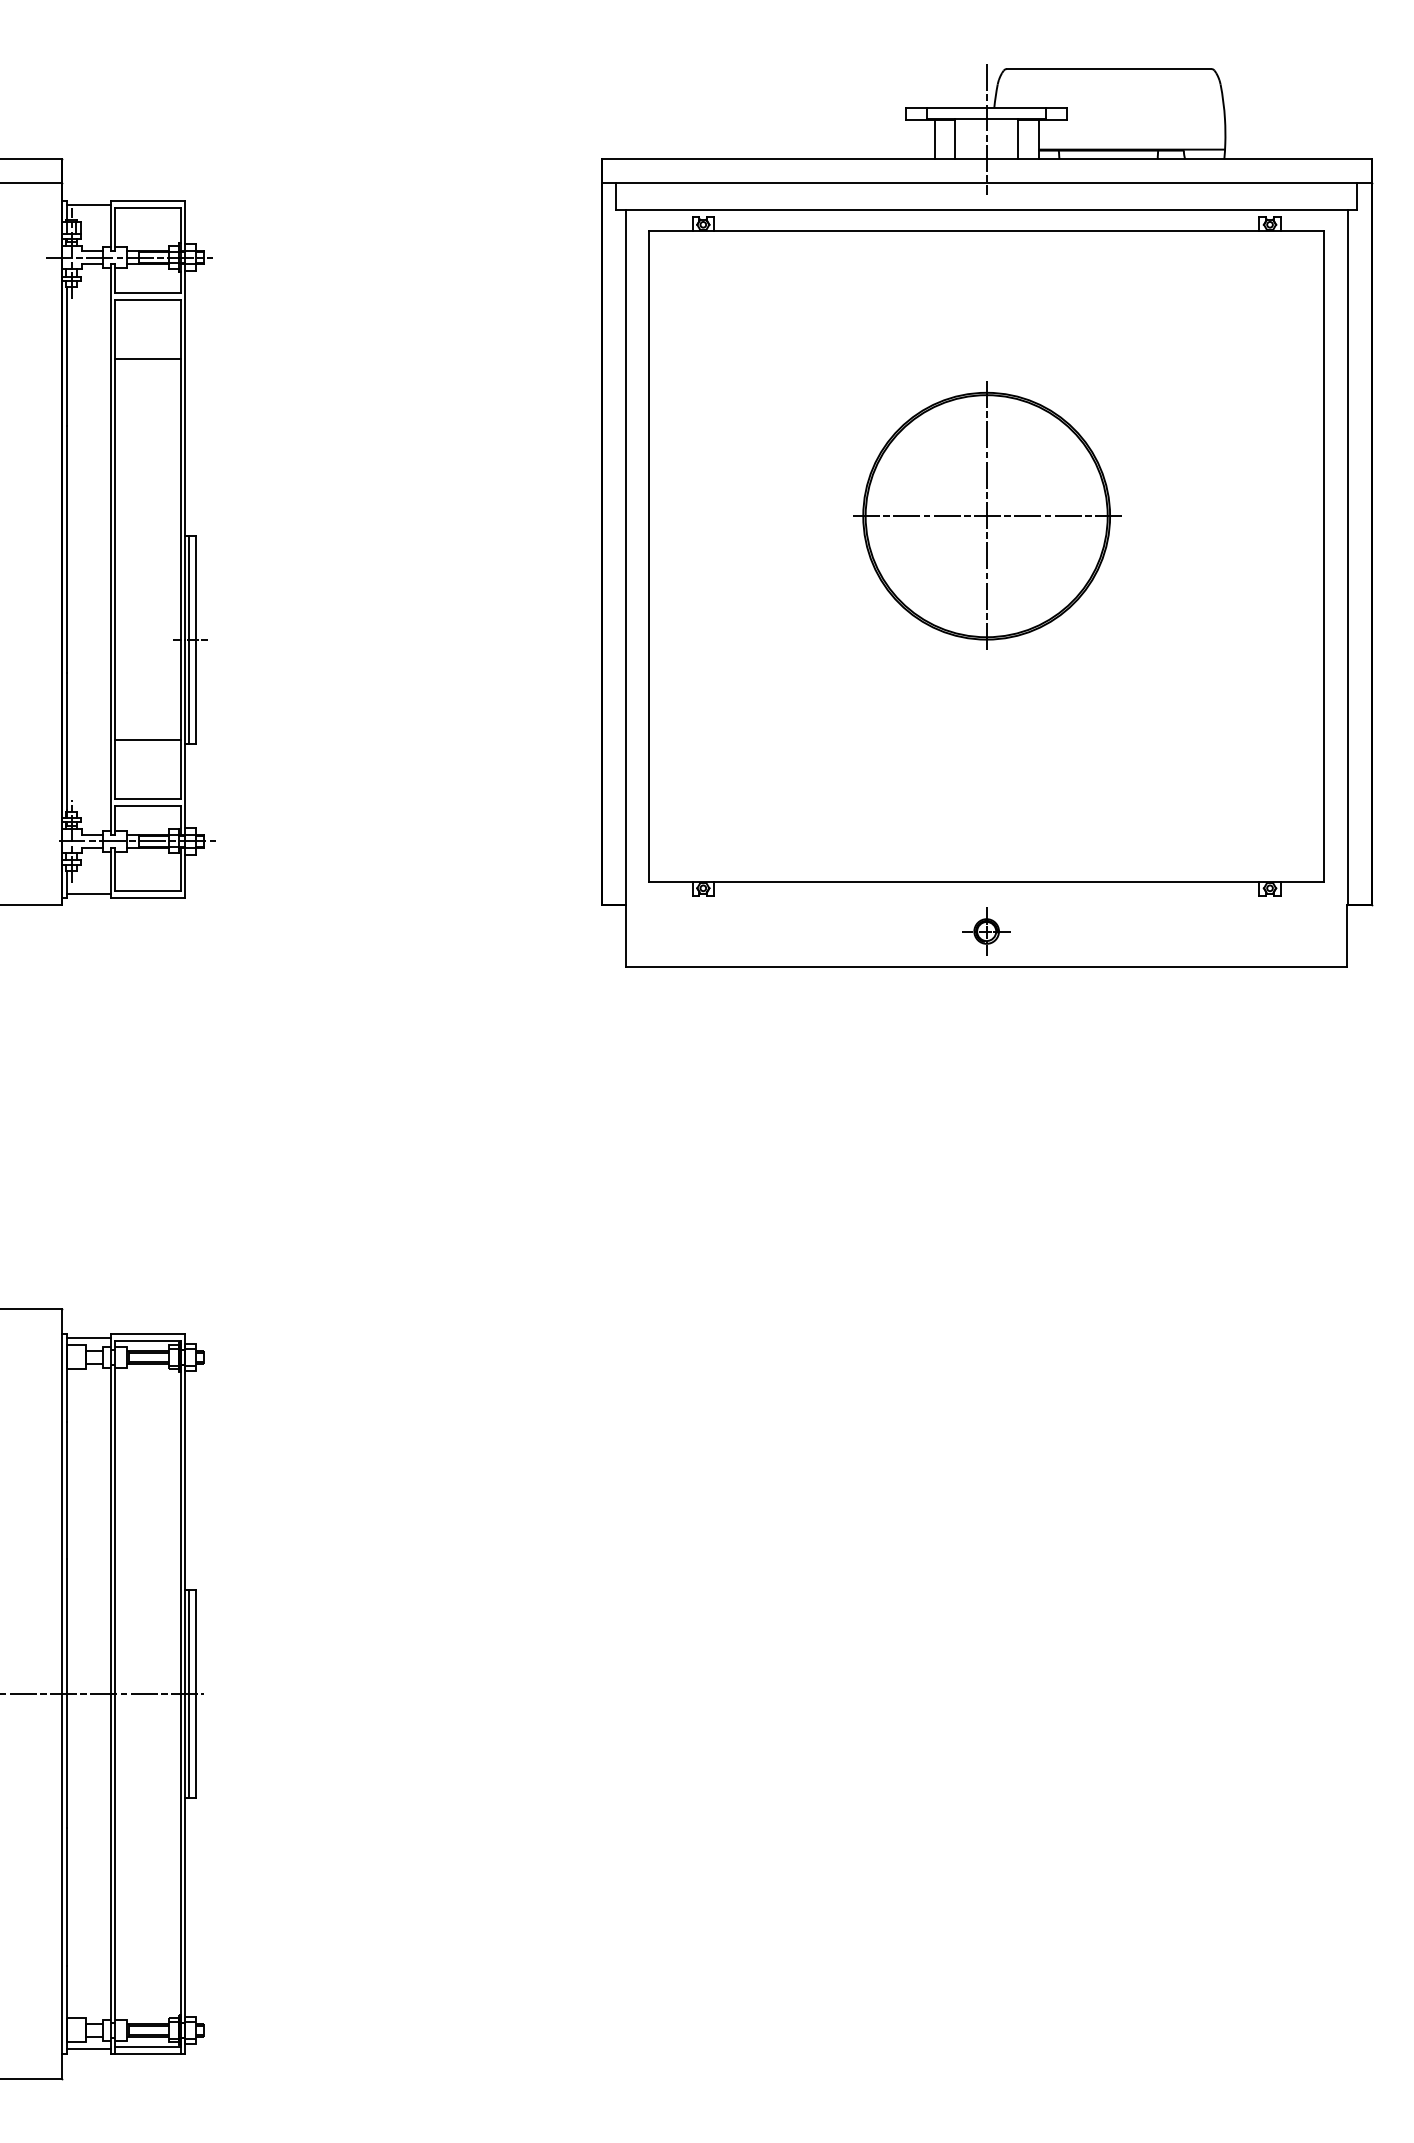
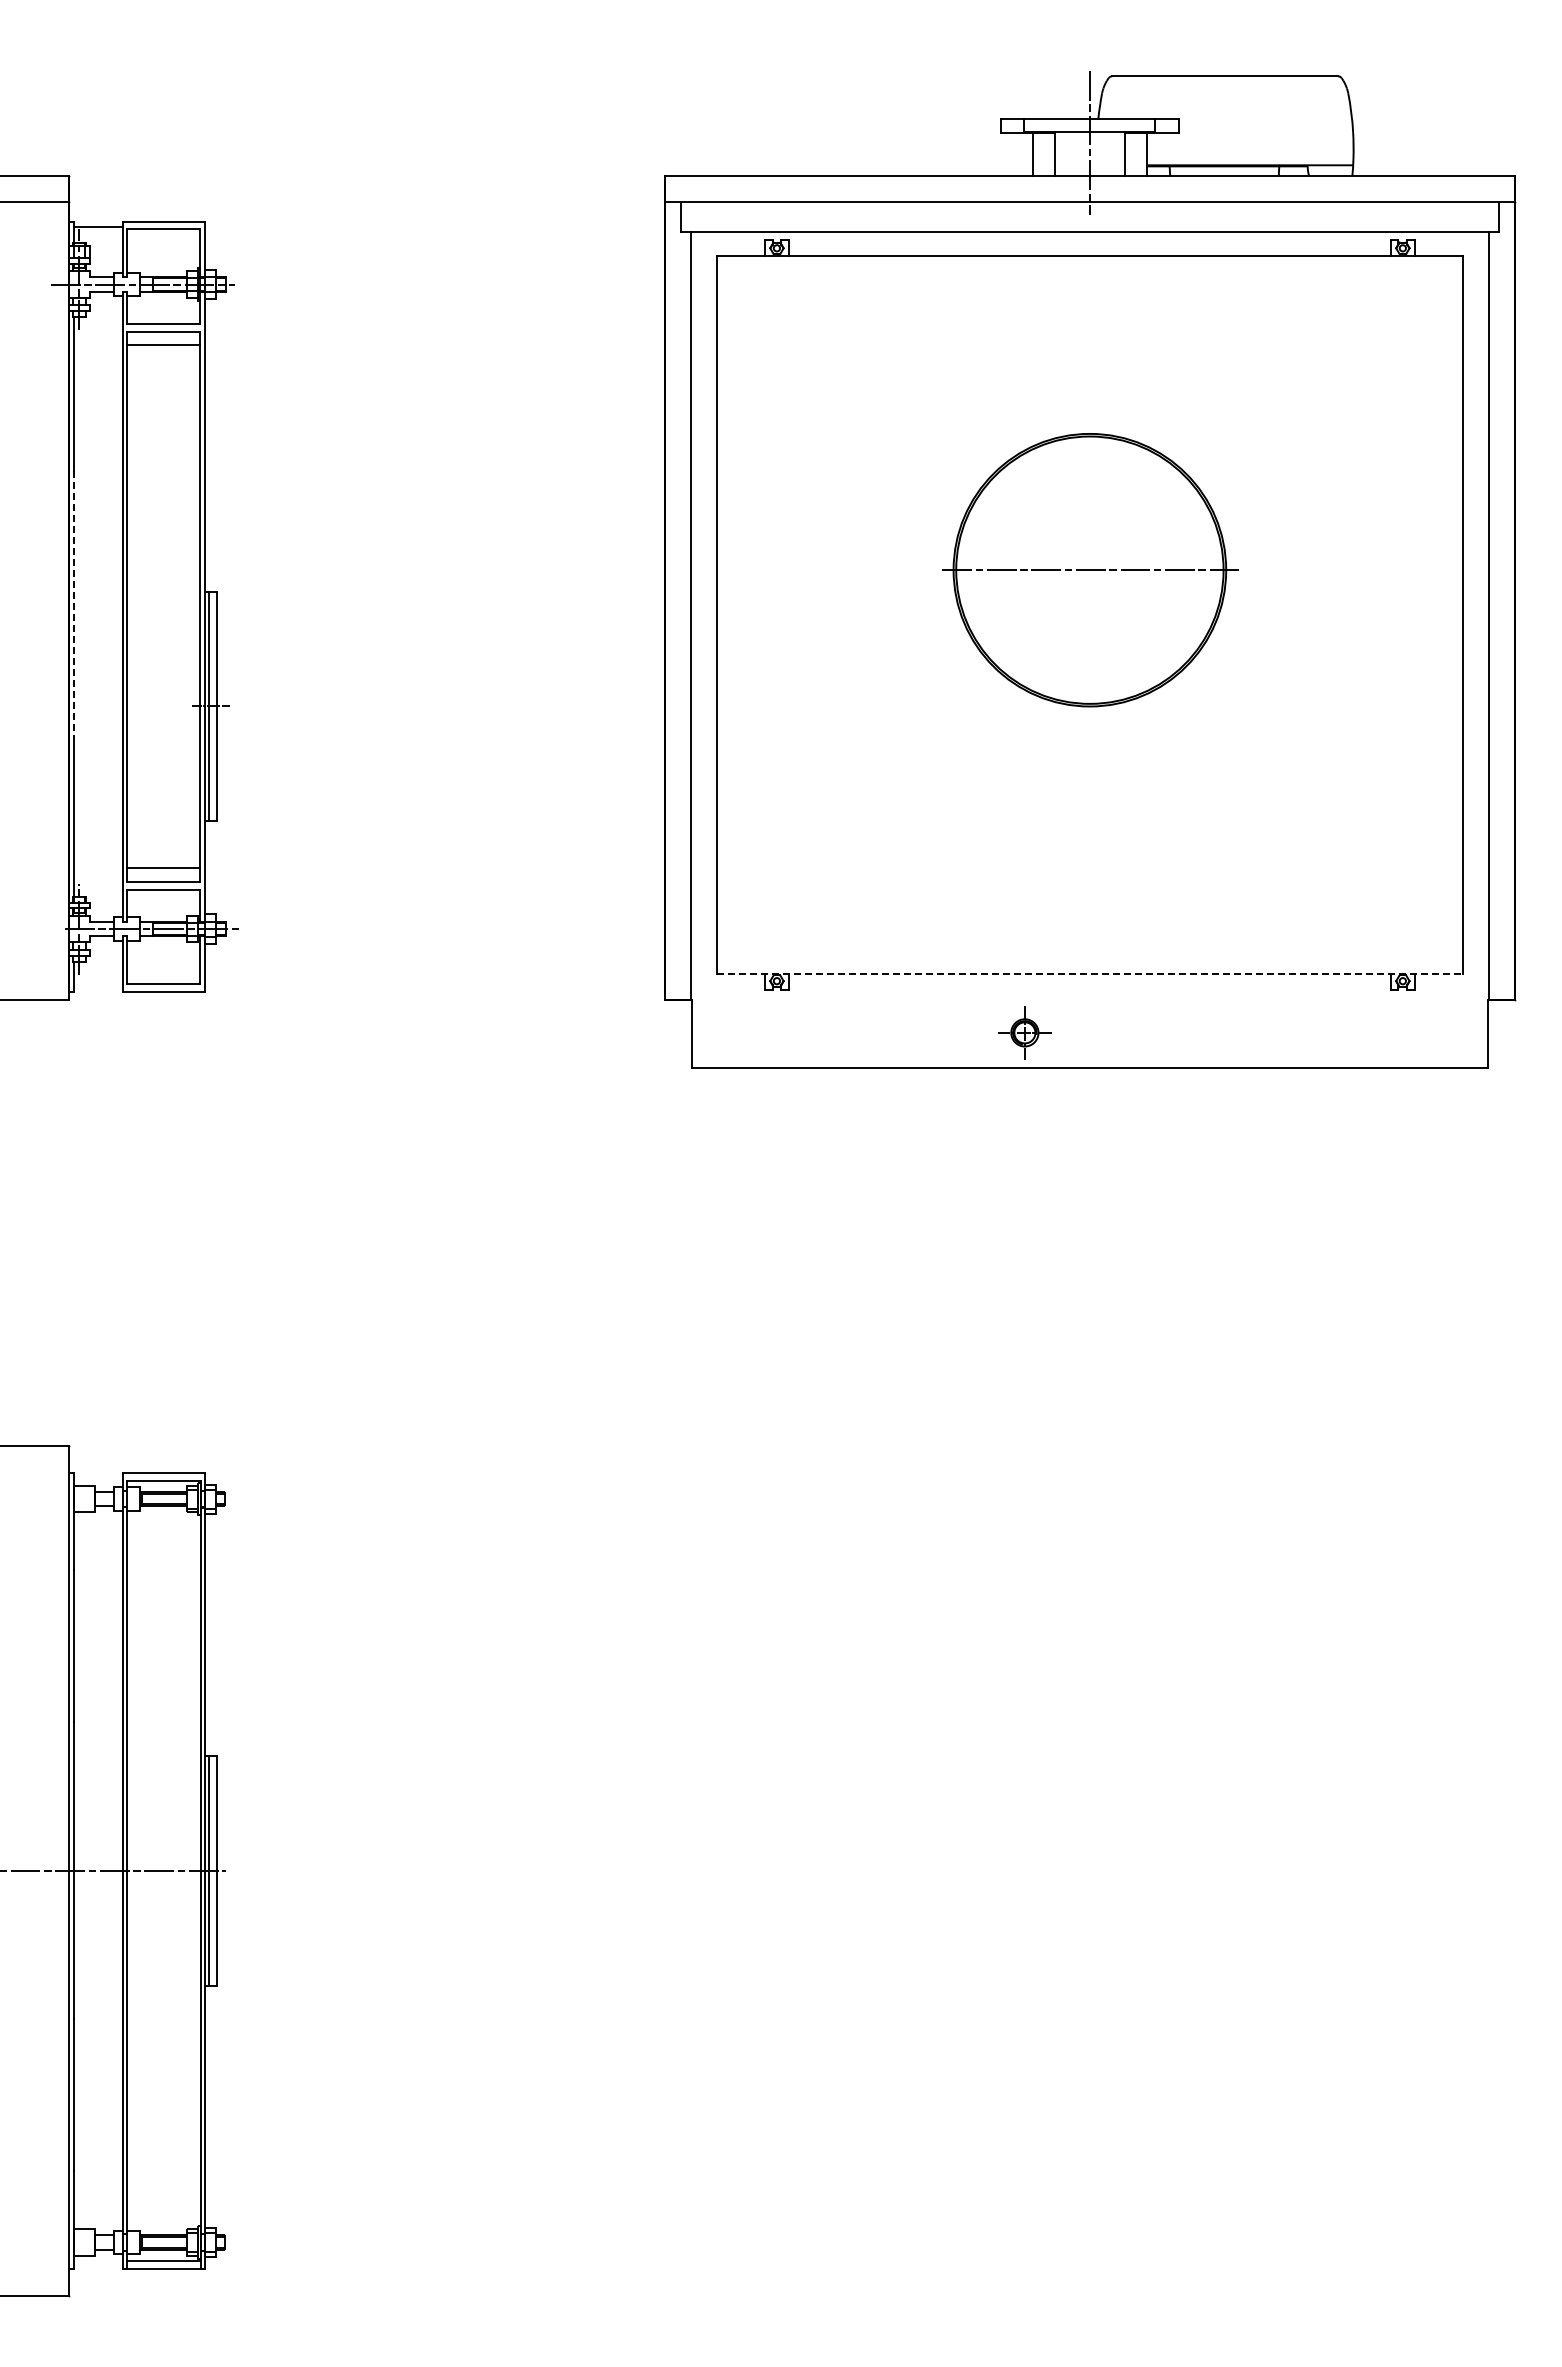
line: (147, 358) -> (163, 344), moved
line: (986, 515) -> (1089, 569), removed
line: (67, 549) -> (74, 606), solid -> dashed
line: (147, 740) -> (163, 868), moved
line: (986, 881) -> (1089, 973), solid -> dashed
line: (89, 893) -> (98, 986), removed
part: (986, 931) -> (1024, 1032), moved
line: (89, 1338) -> (98, 1478), removed
line: (89, 2049) -> (98, 2263), removed

